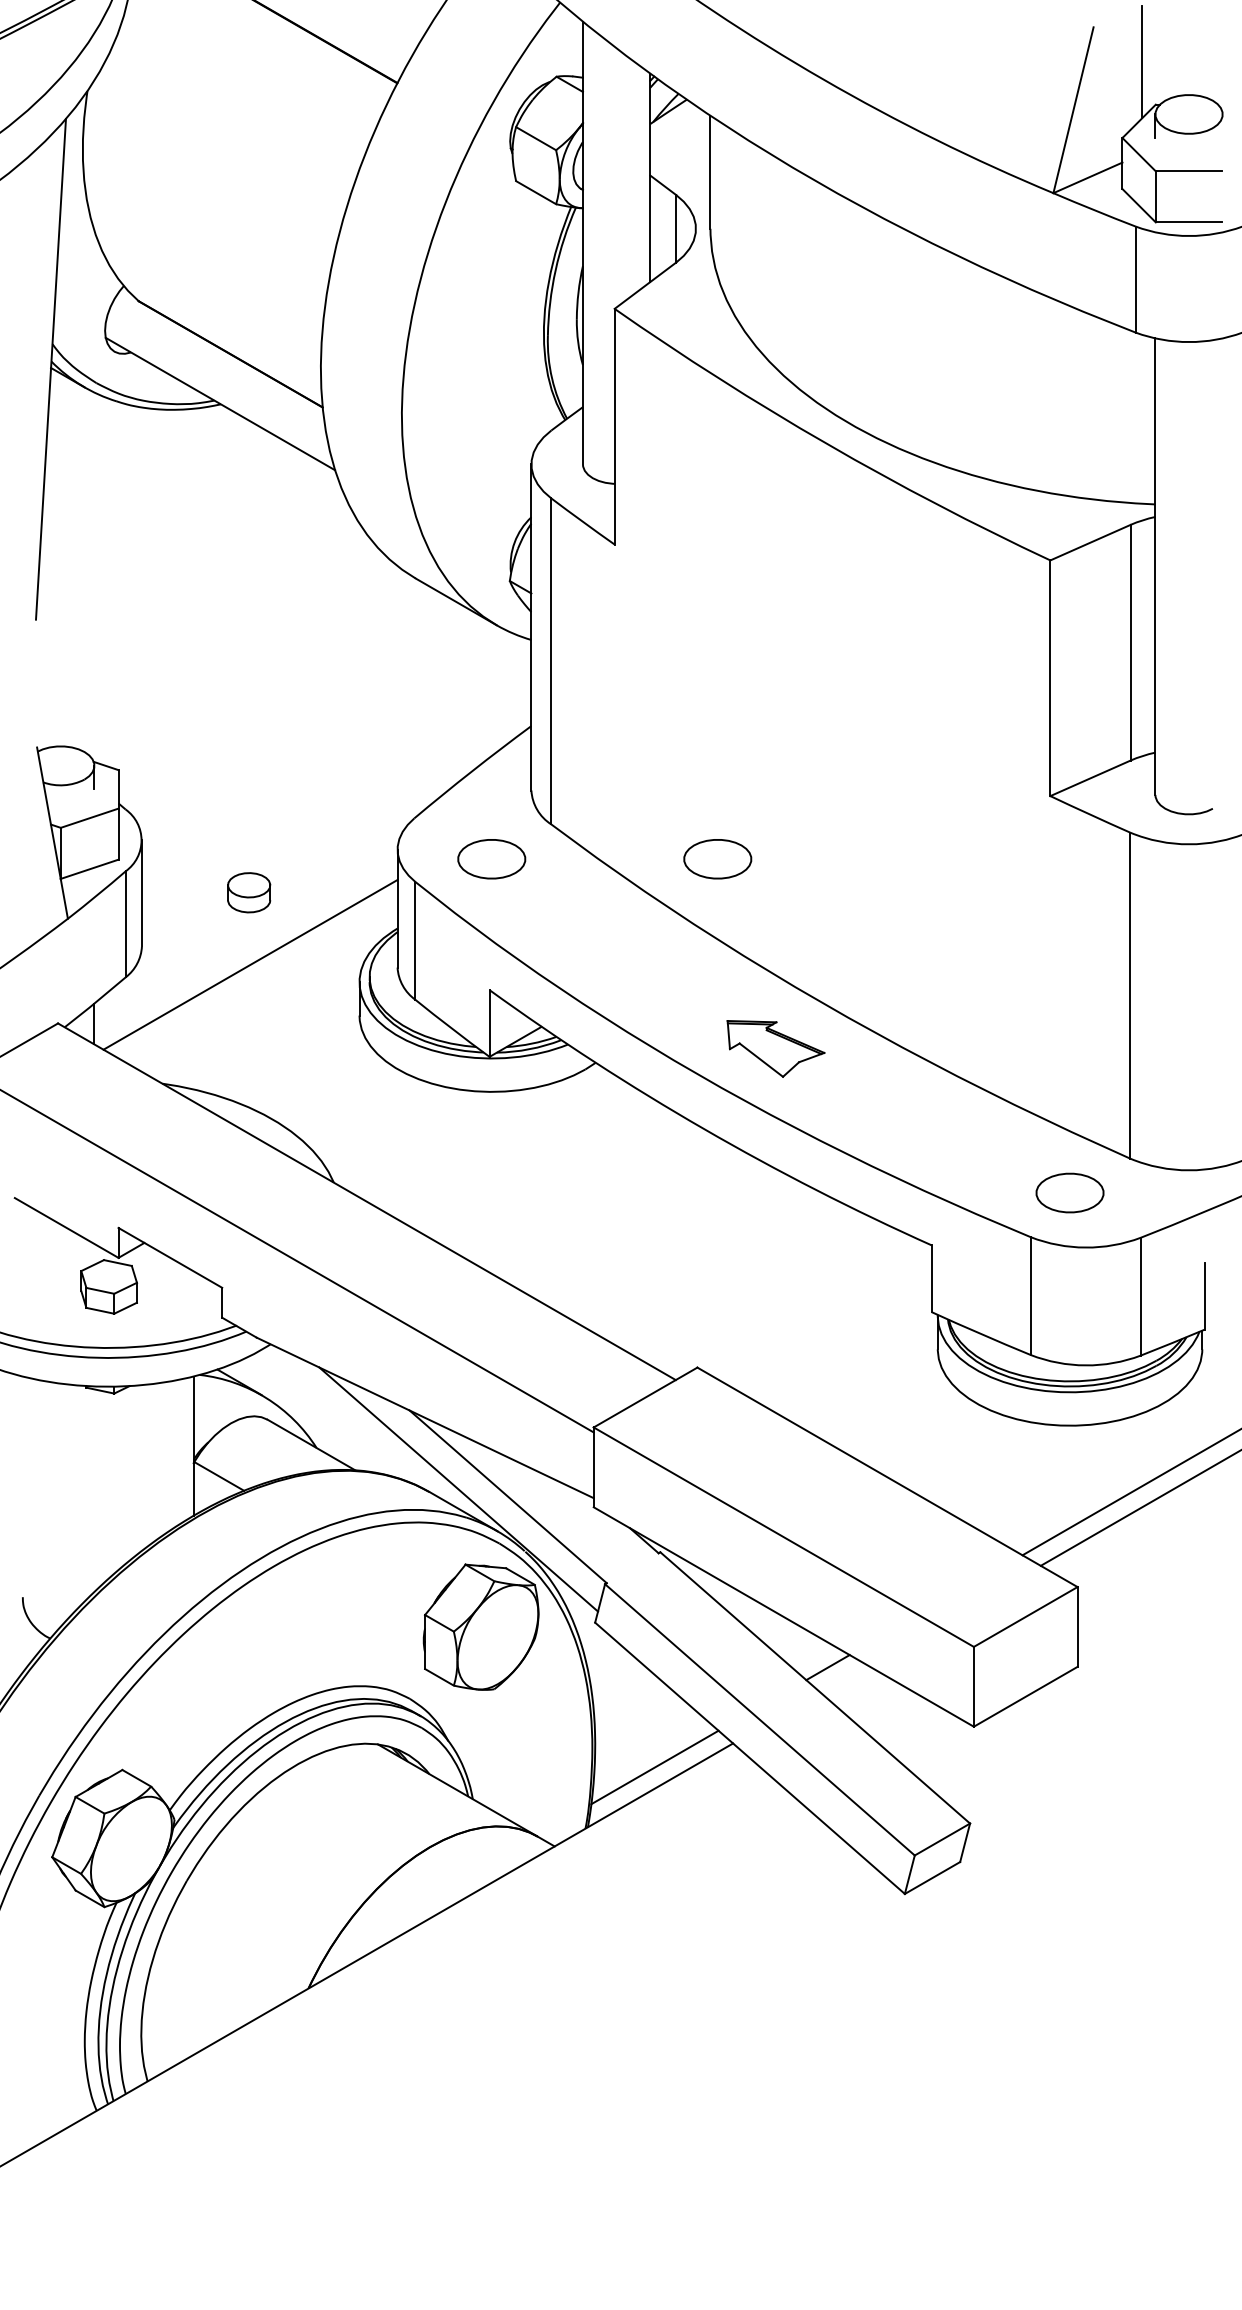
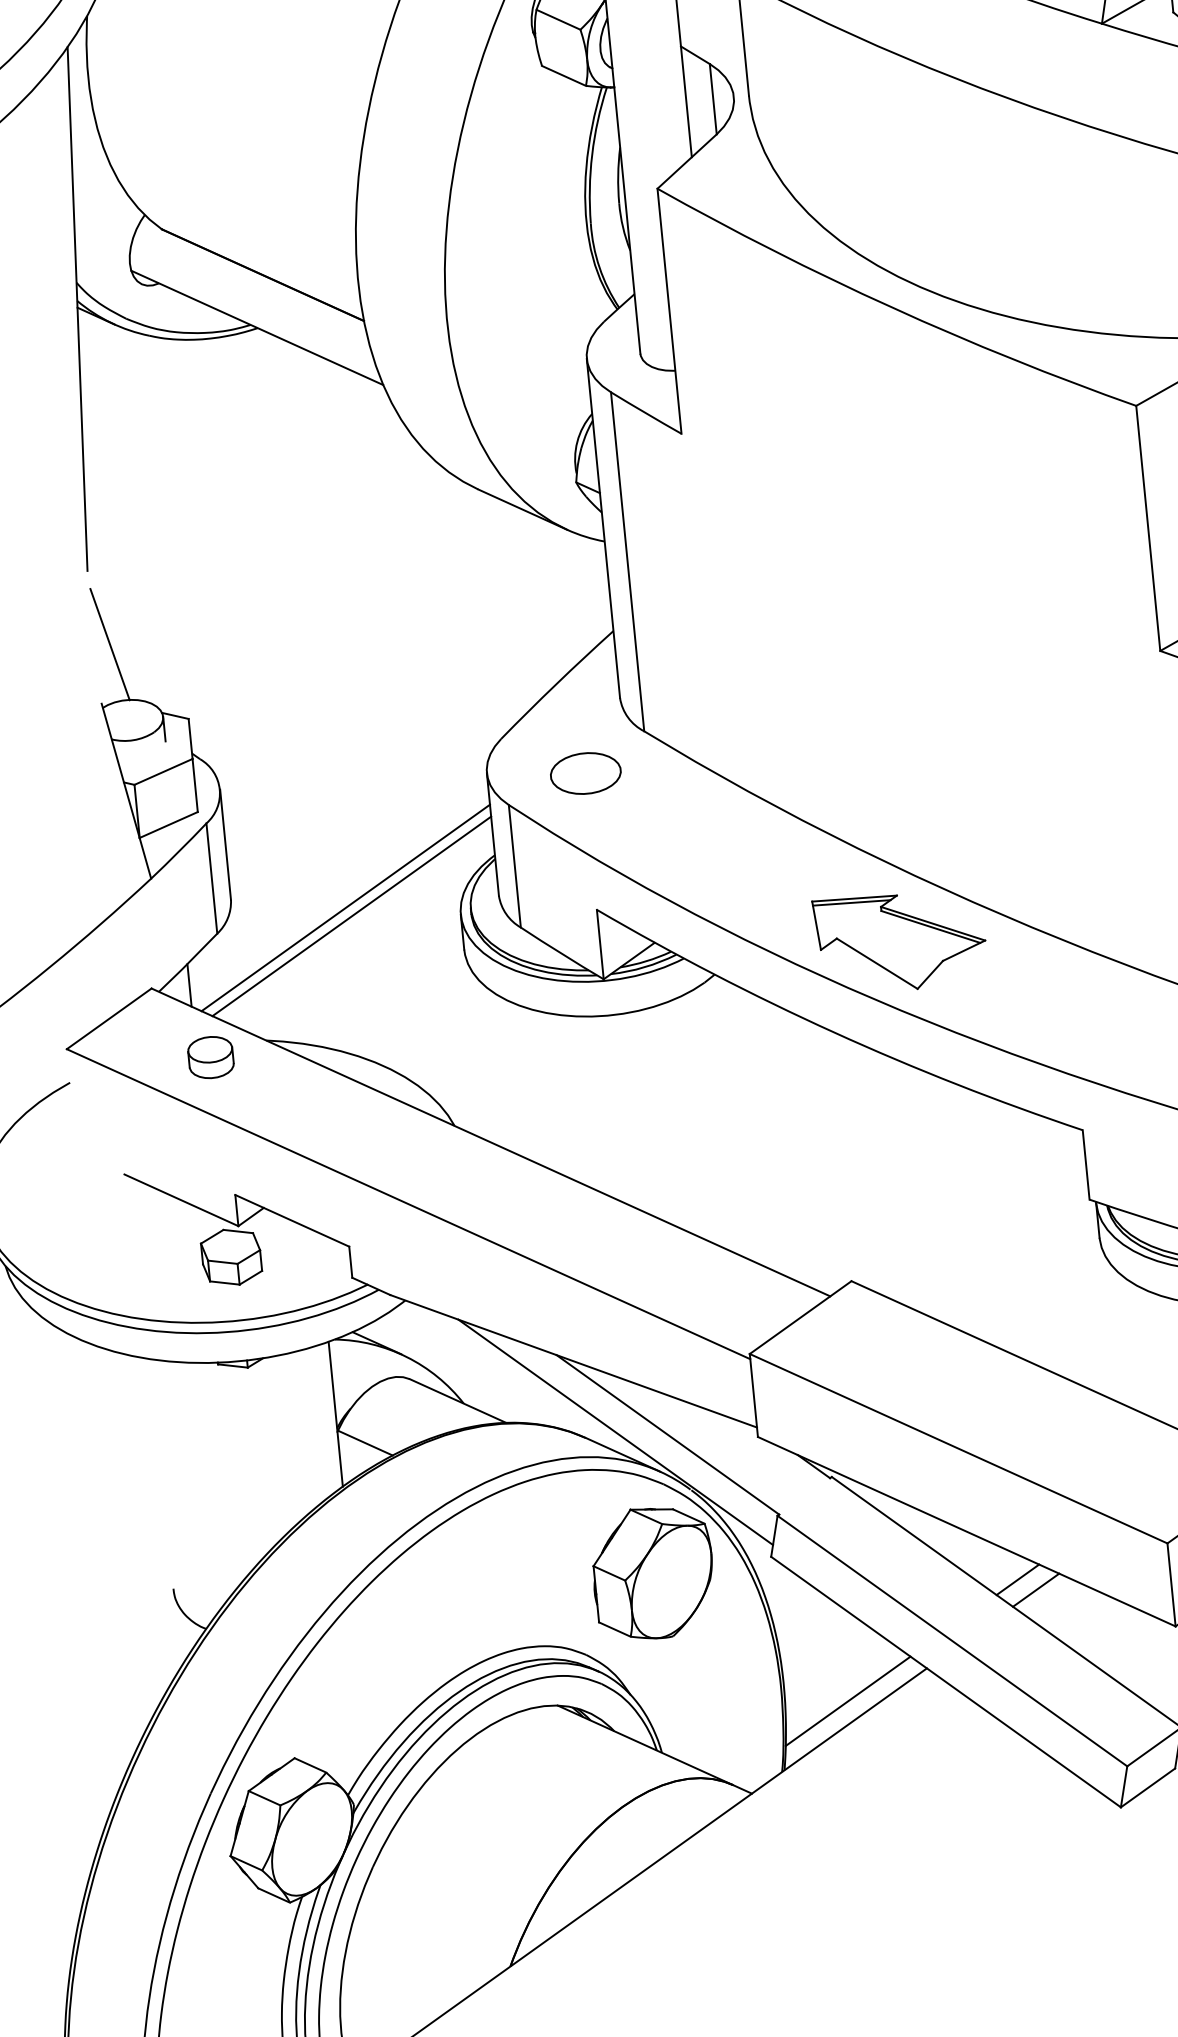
line: (50, 691) -> (109, 644), added
part: (717, 859) -> (820, 750), removed
part: (249, 892) -> (211, 1057), moved
line: (255, 973) -> (351, 916), added
part: (775, 1048) -> (900, 941), size x1.67
line: (844, 1678) -> (1036, 1589), added

